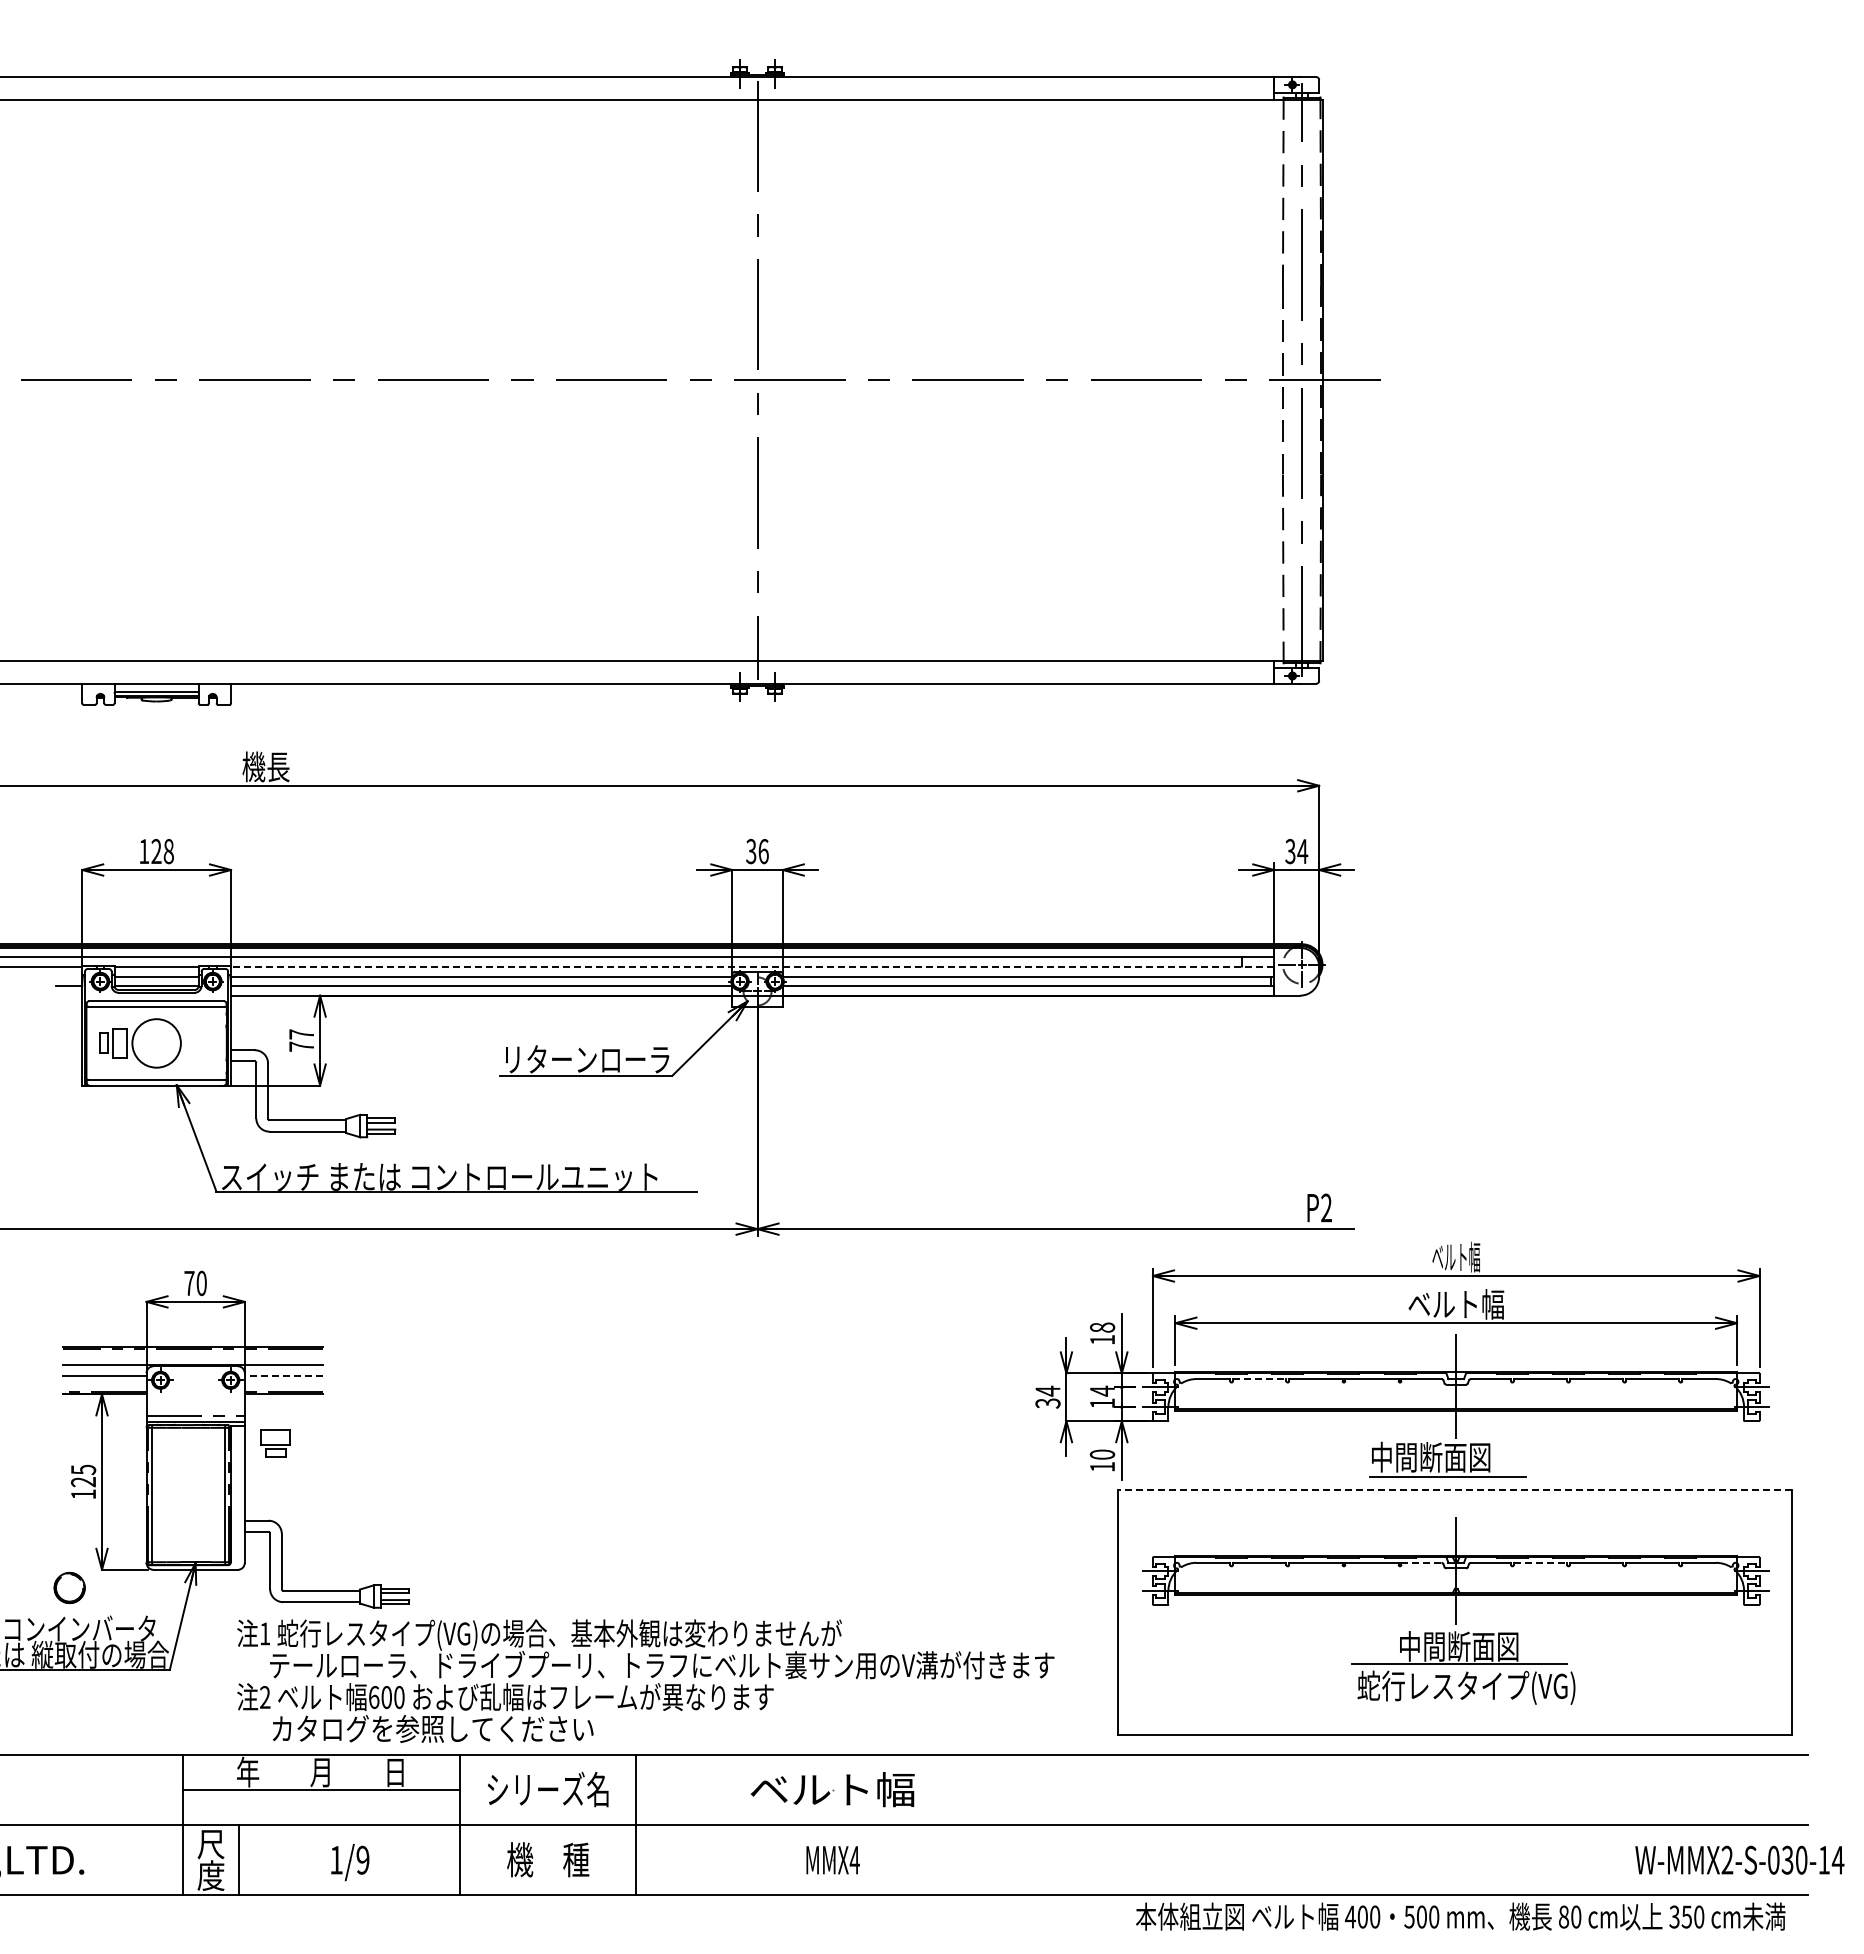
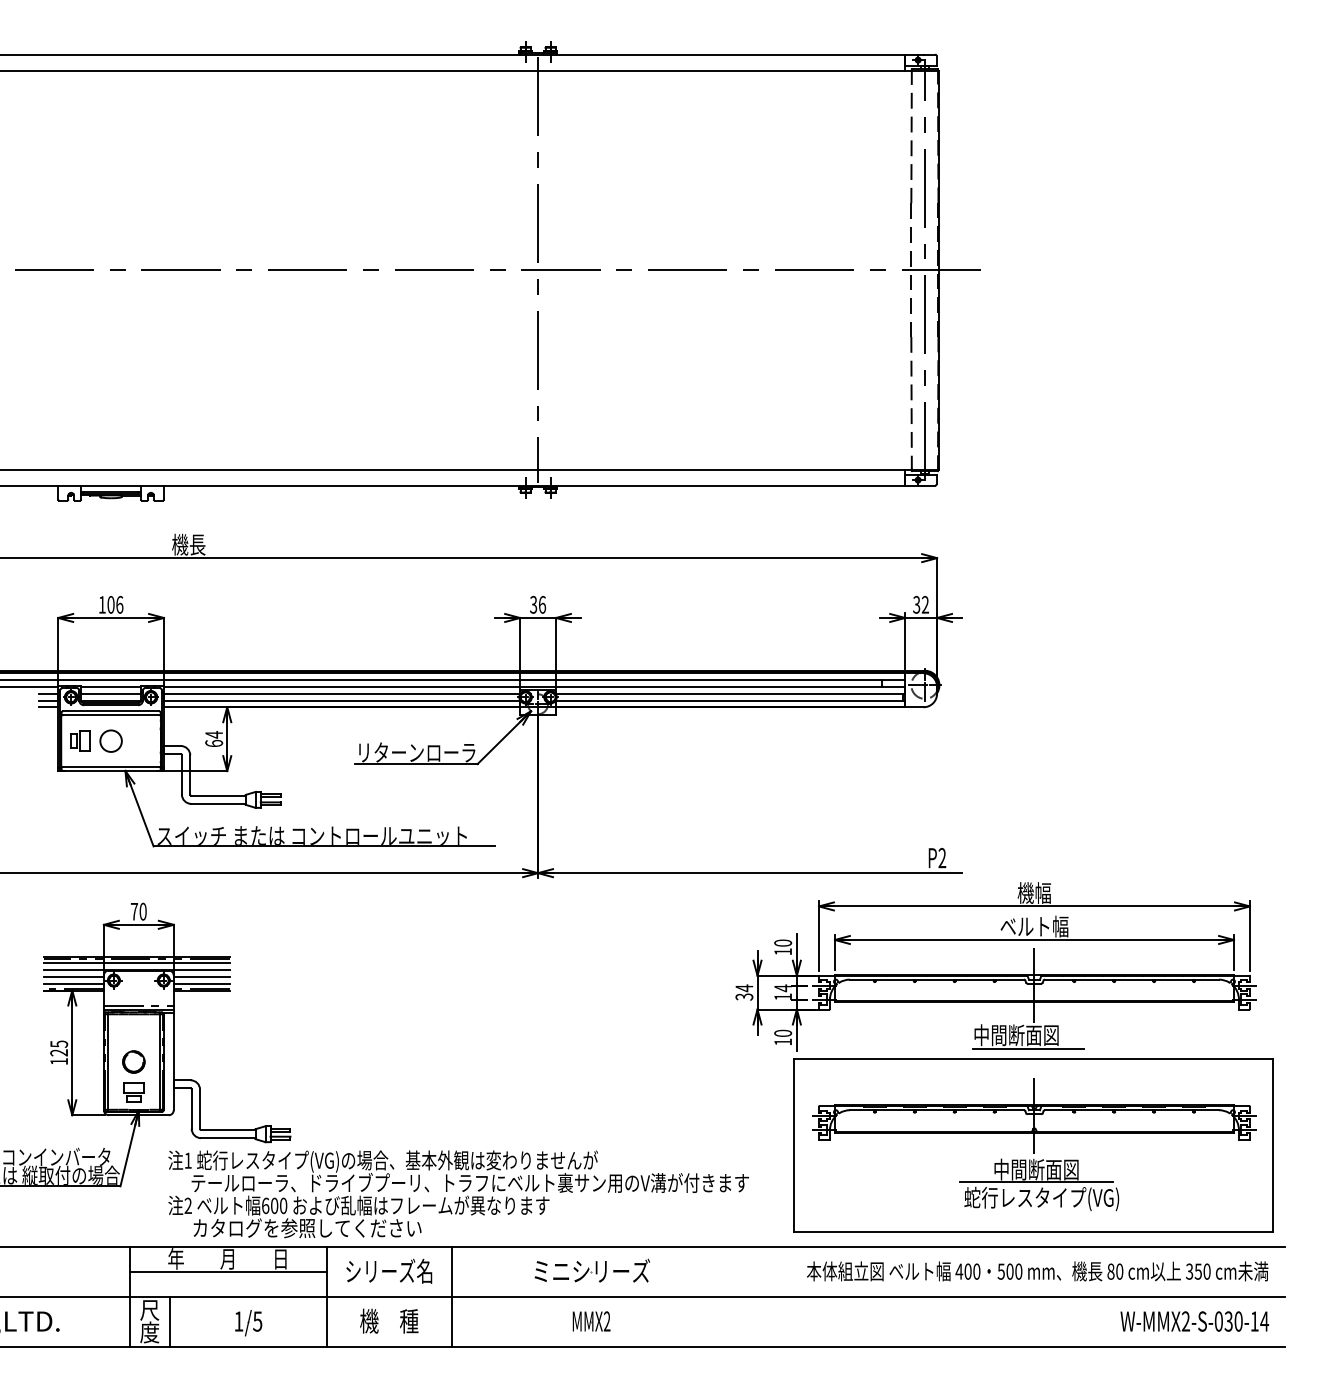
text: (1302, 850) -> (925, 604), 34 -> 32
text: (162, 851) -> (115, 604), 128 -> 106
line: (752, 966) -> (534, 686), dashed -> solid
line: (68, 977) -> (48, 694), added
line: (68, 995) -> (48, 707), added
text: (301, 1040) -> (214, 739), 77 -> 64
circle: (156, 1043) -> (111, 741), size x0.62
text: (1456, 1256) -> (1034, 892), ベルト幅 -> 機幅
text: (1102, 1327) -> (783, 943), 18 -> 10
line: (192, 1356) -> (136, 963), added
line: (283, 1375) -> (201, 977), dashed -> solid
line: (1259, 1379) -> (894, 979), dashed -> solid
line: (104, 1384) -> (74, 983), added
line: (283, 1384) -> (201, 983), added
part: (275, 1443) -> (133, 1092), moved
line: (1454, 1490) -> (1033, 1058), dashed -> solid
line: (1421, 1562) -> (1009, 1109), dashed -> solid
line: (1540, 1562) -> (1094, 1109), dashed -> solid
circle: (69, 1587) -> (133, 1061), moved
text: (832, 1789) -> (591, 1271), ベルト幅 -> ミニシリーズ
text: (362, 1859) -> (257, 1321), 1/9 -> 1/5
text: (854, 1859) -> (606, 1321), MMX4 -> MMX2
text: (1739, 1859) -> (1194, 1321), moved
text: (1460, 1916) -> (1037, 1271), moved

